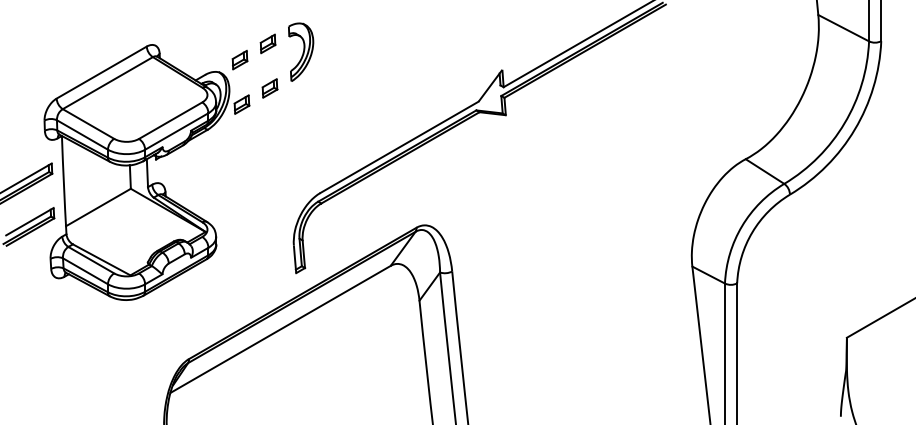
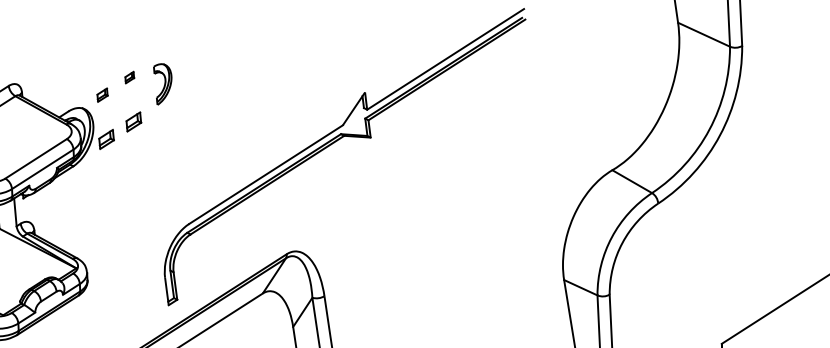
part: (267, 43) -> (129, 77), size x0.6
part: (301, 51) -> (163, 83), size x0.7
part: (239, 60) -> (102, 95), size x0.7

